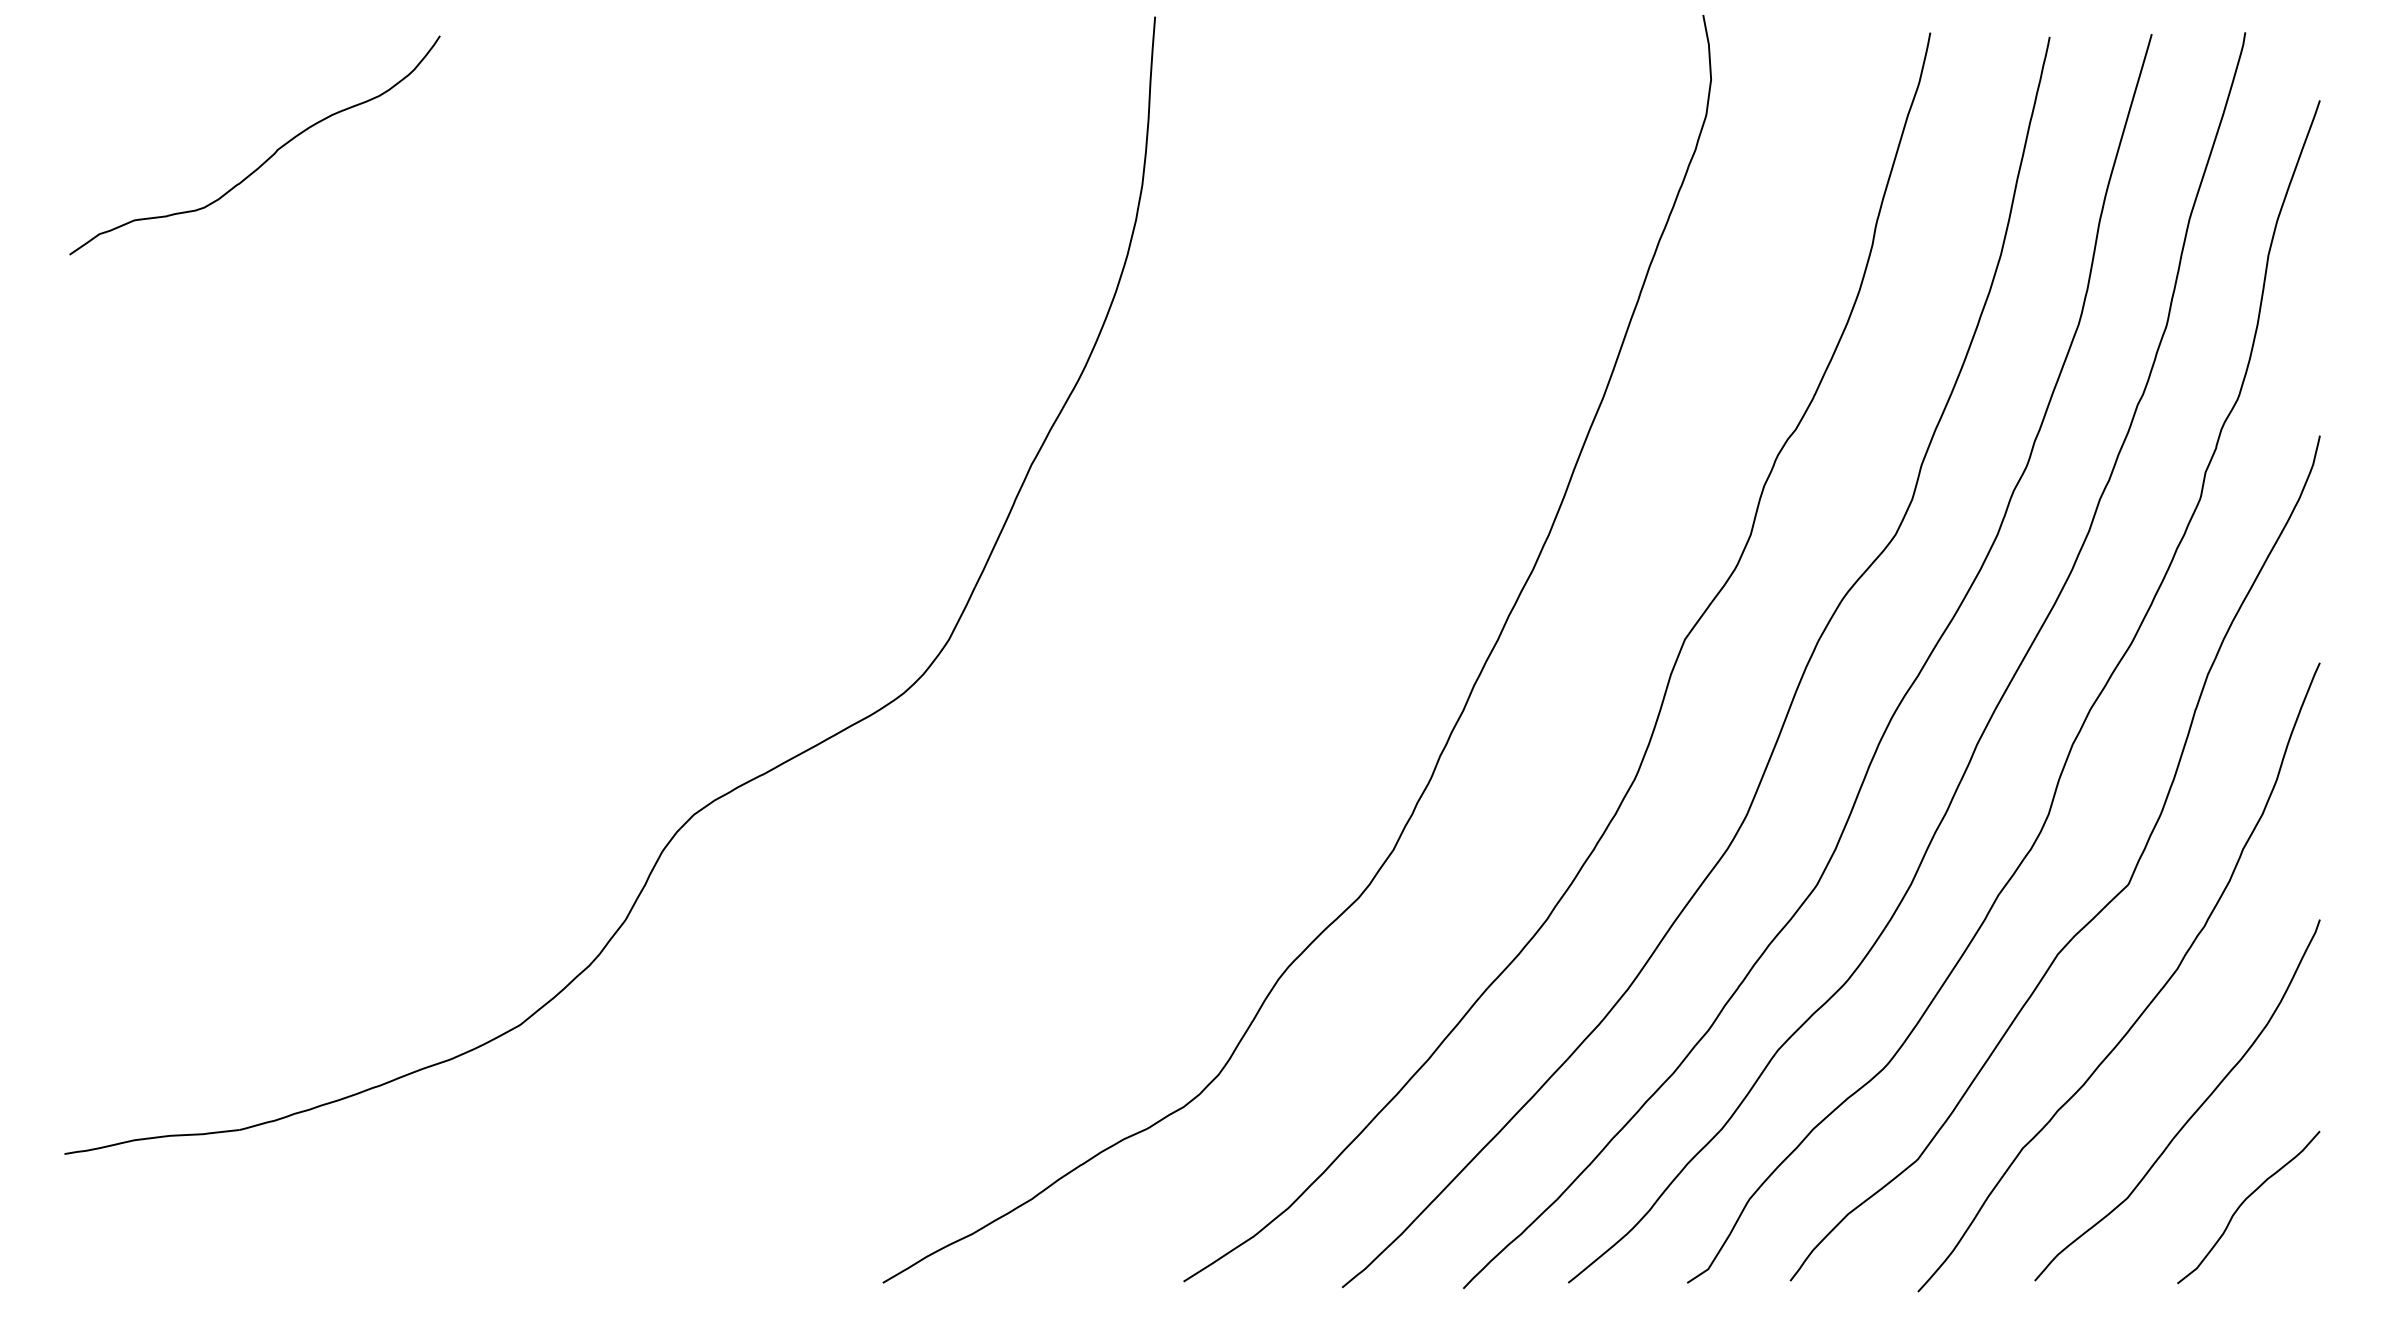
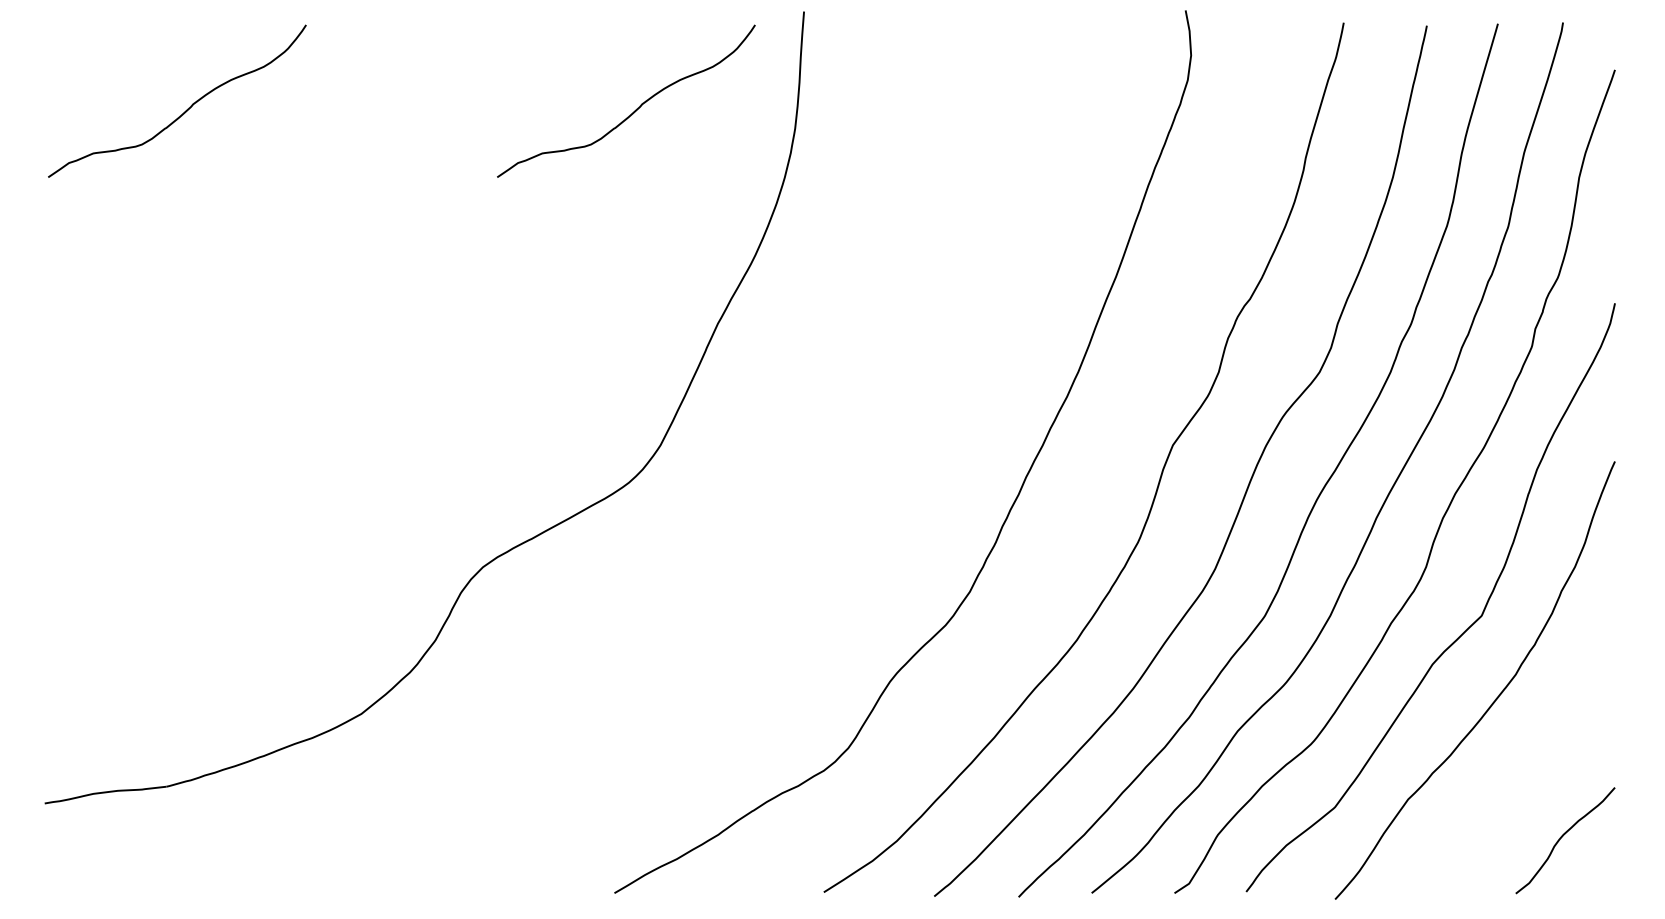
curve: (913, 157) -> (635, 109), added
curve: (2194, 1110) -> (1527, 773), removed

